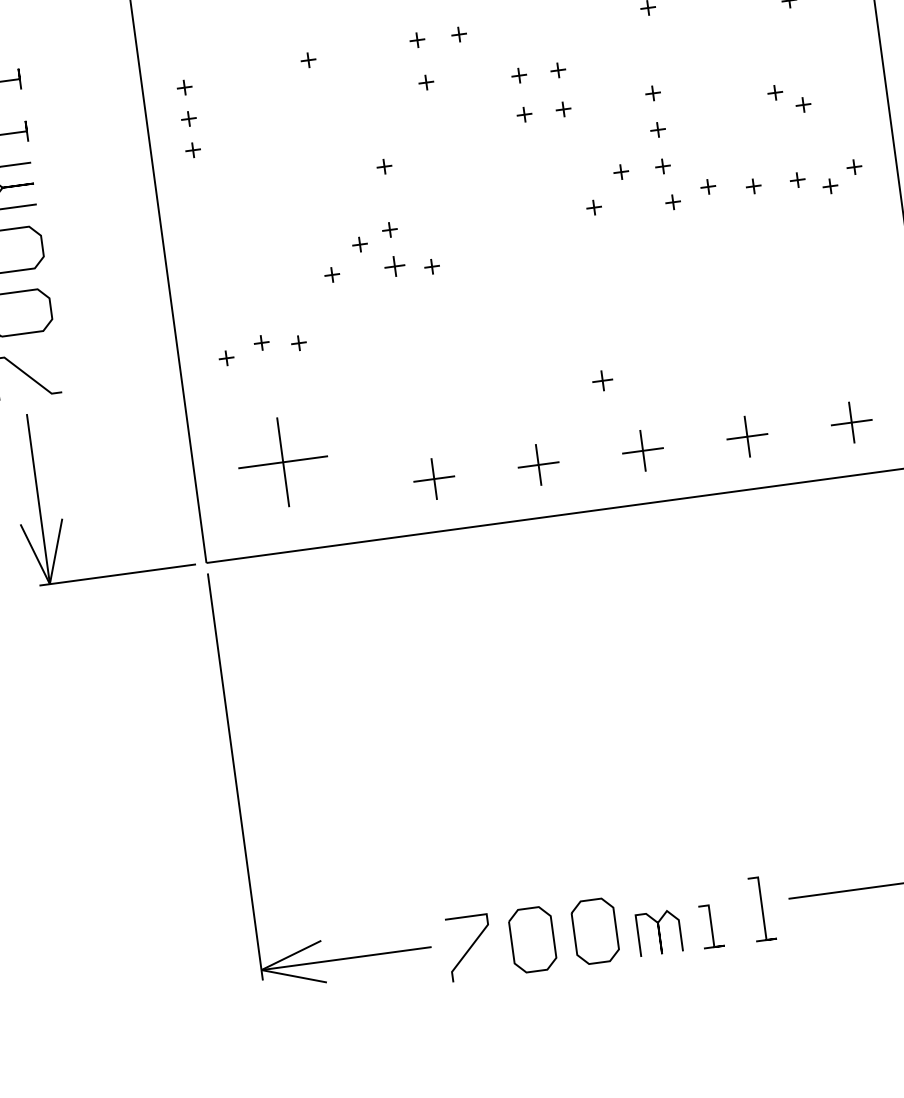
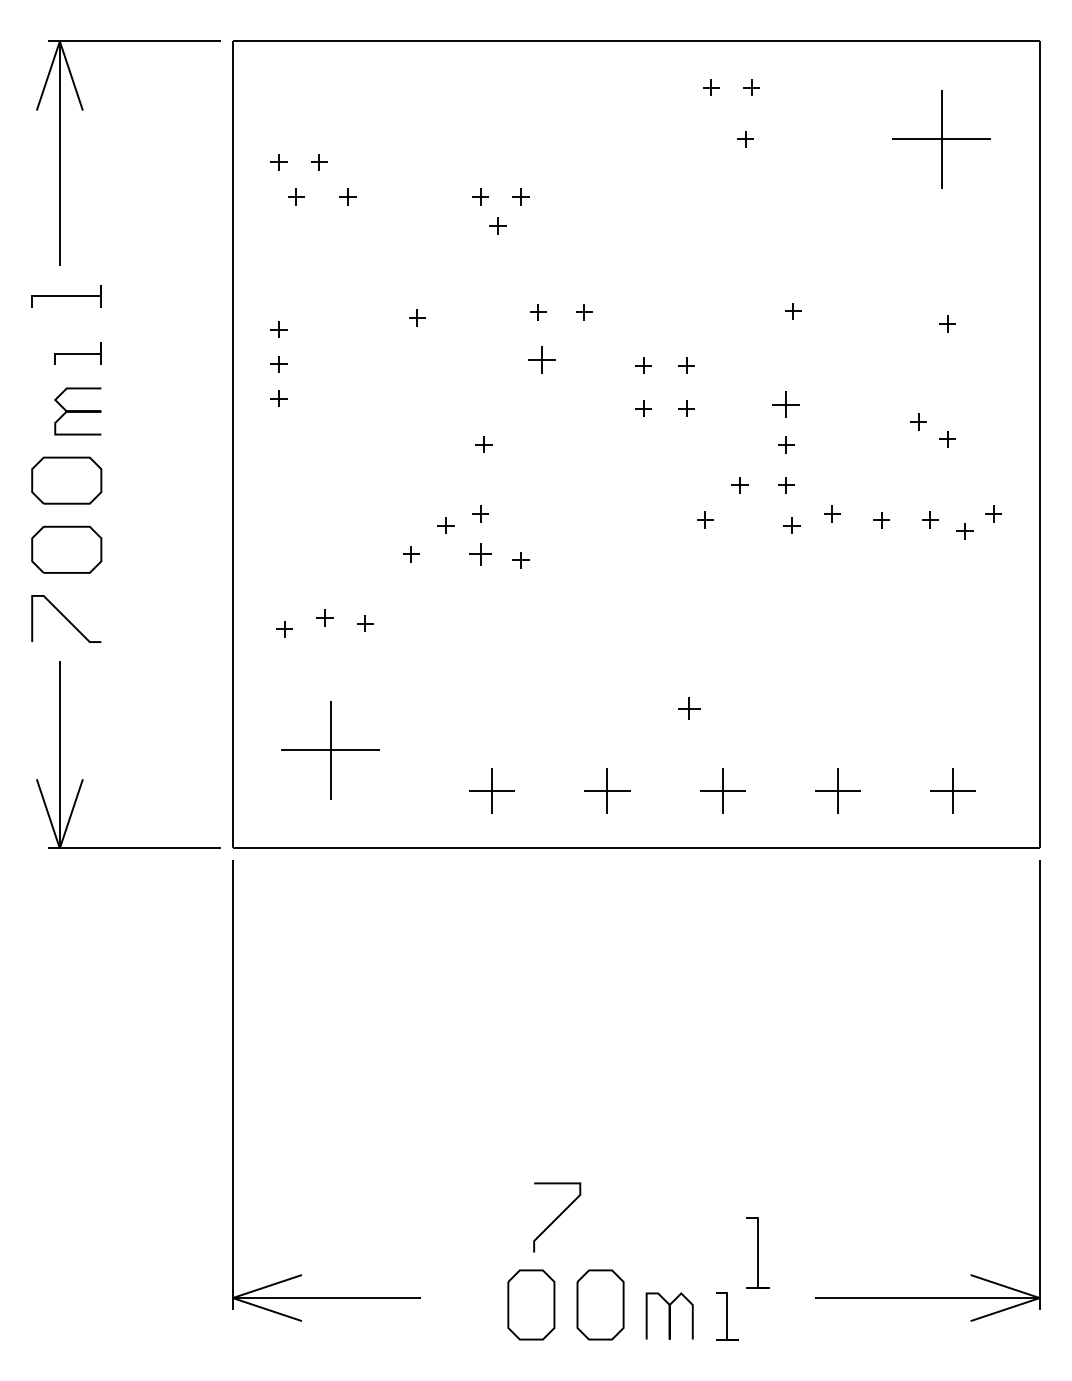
part: (426, 82) -> (541, 359), size x1.6
part: (653, 93) -> (786, 404), size x1.6
line: (761, 908) -> (757, 1252), moved
line: (470, 947) -> (557, 1217), moved

